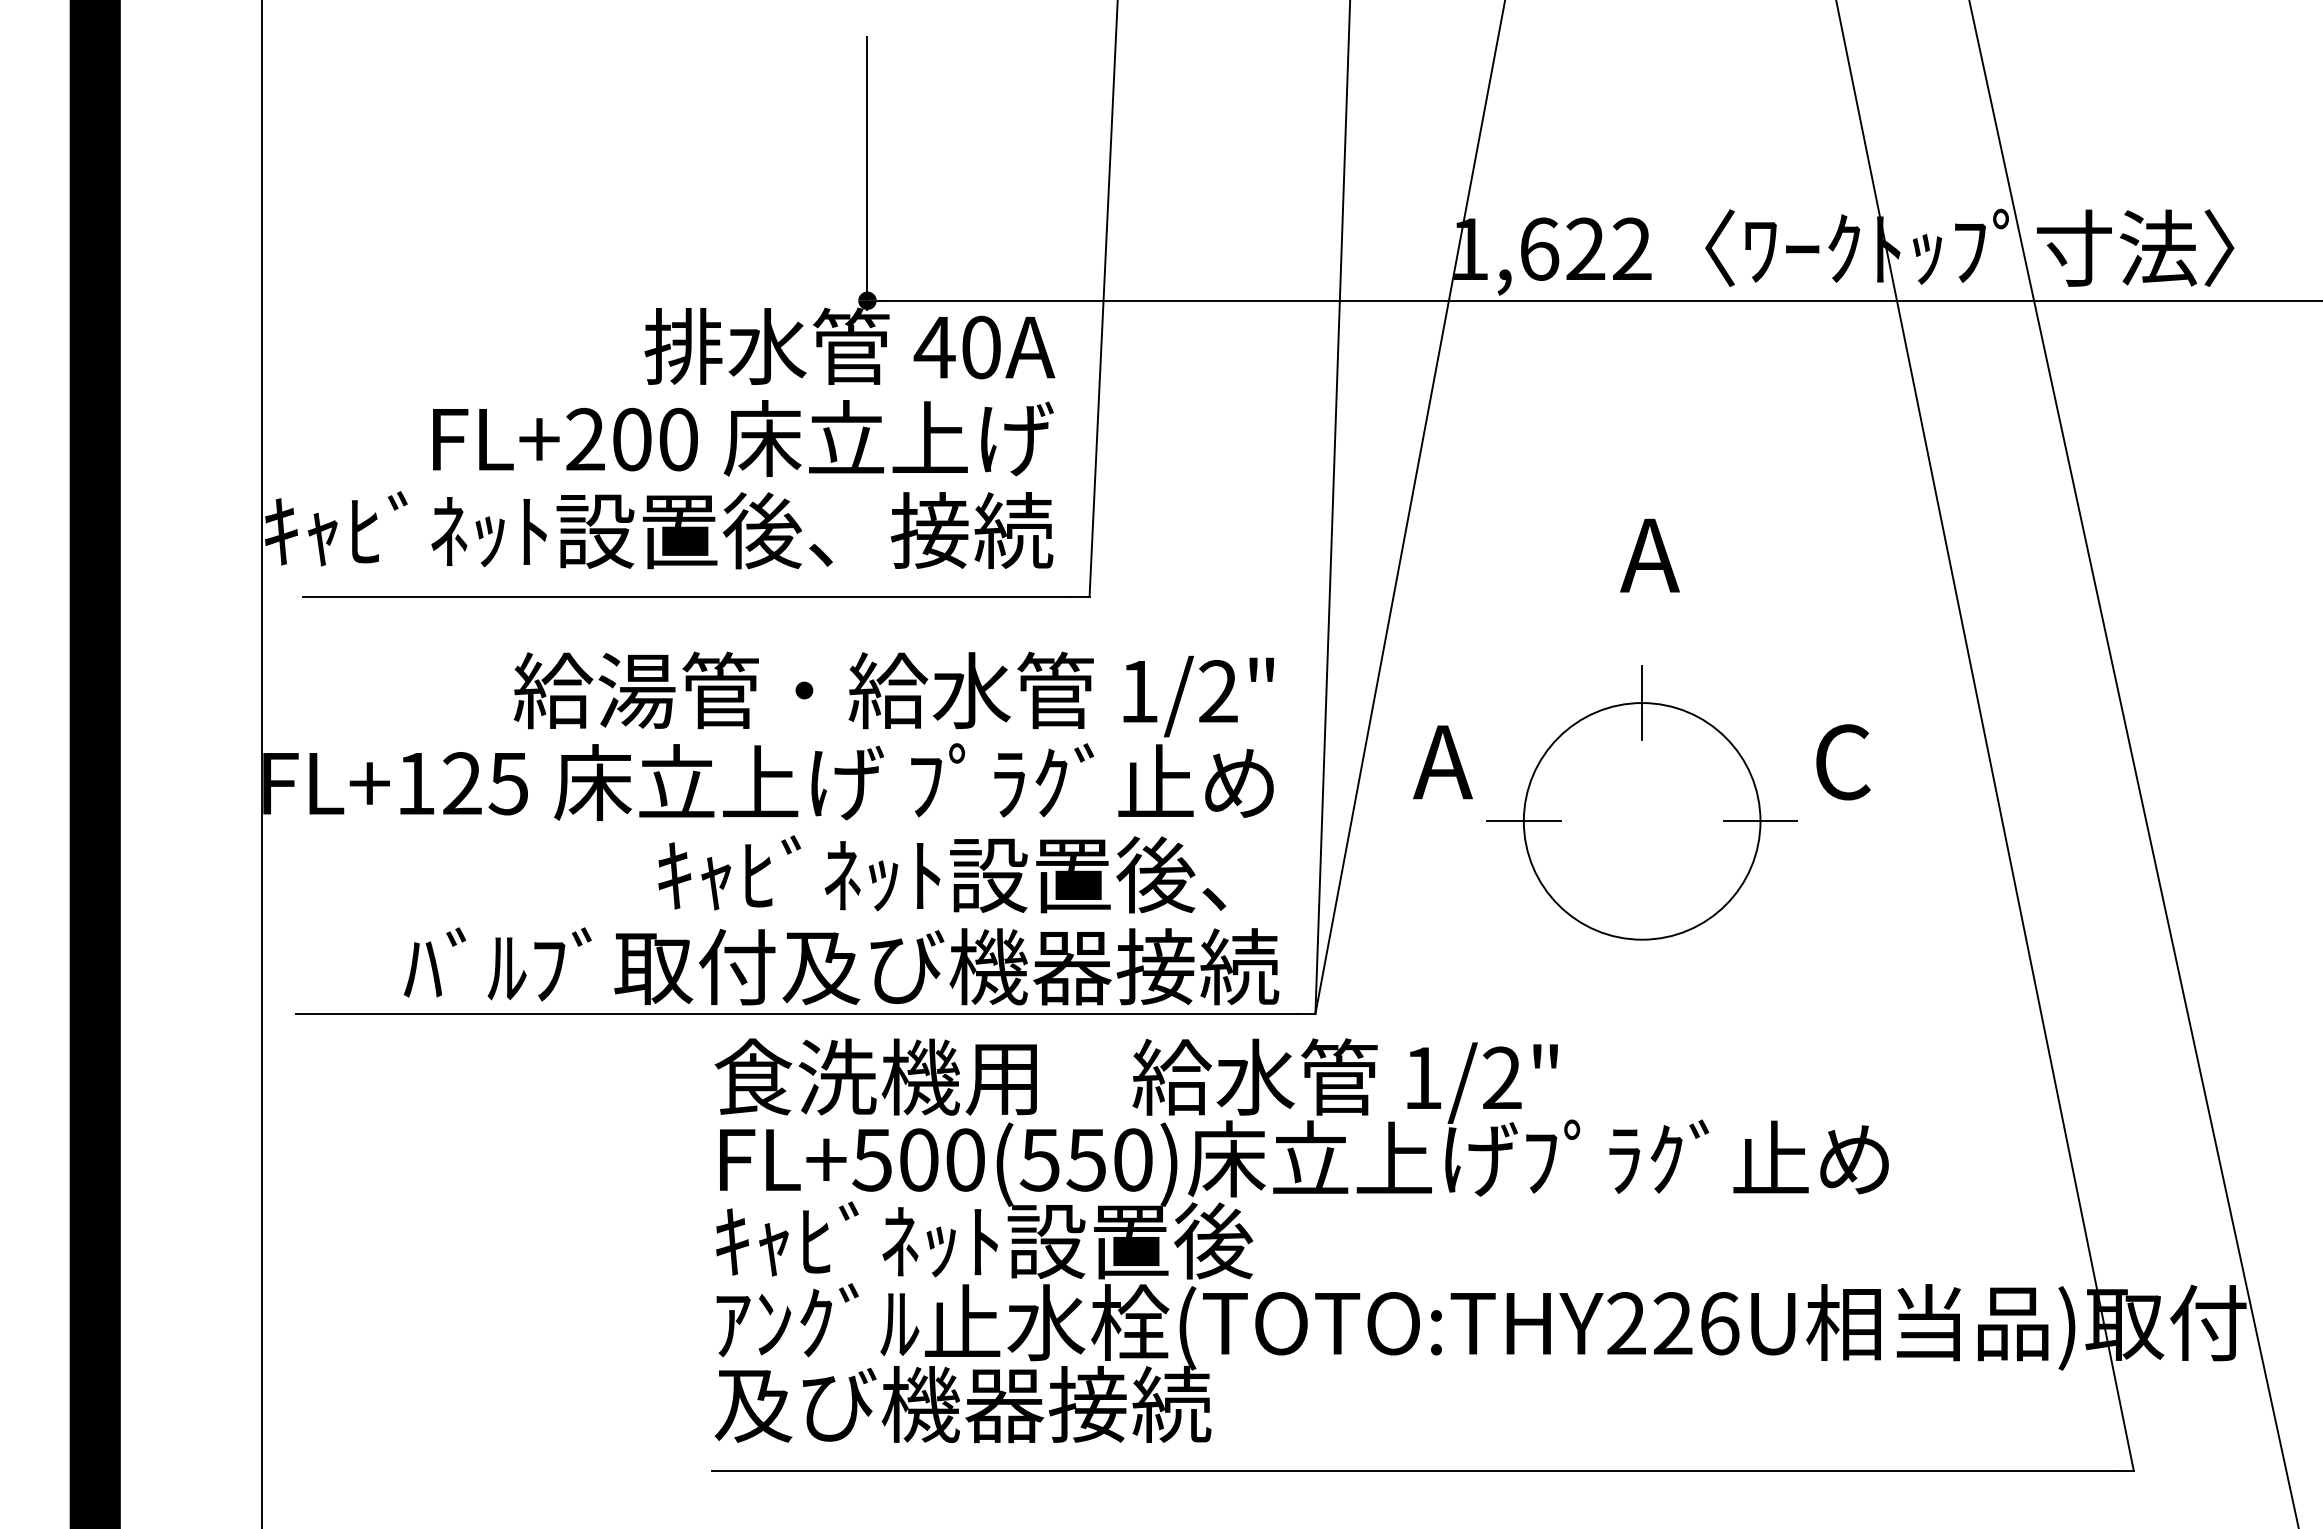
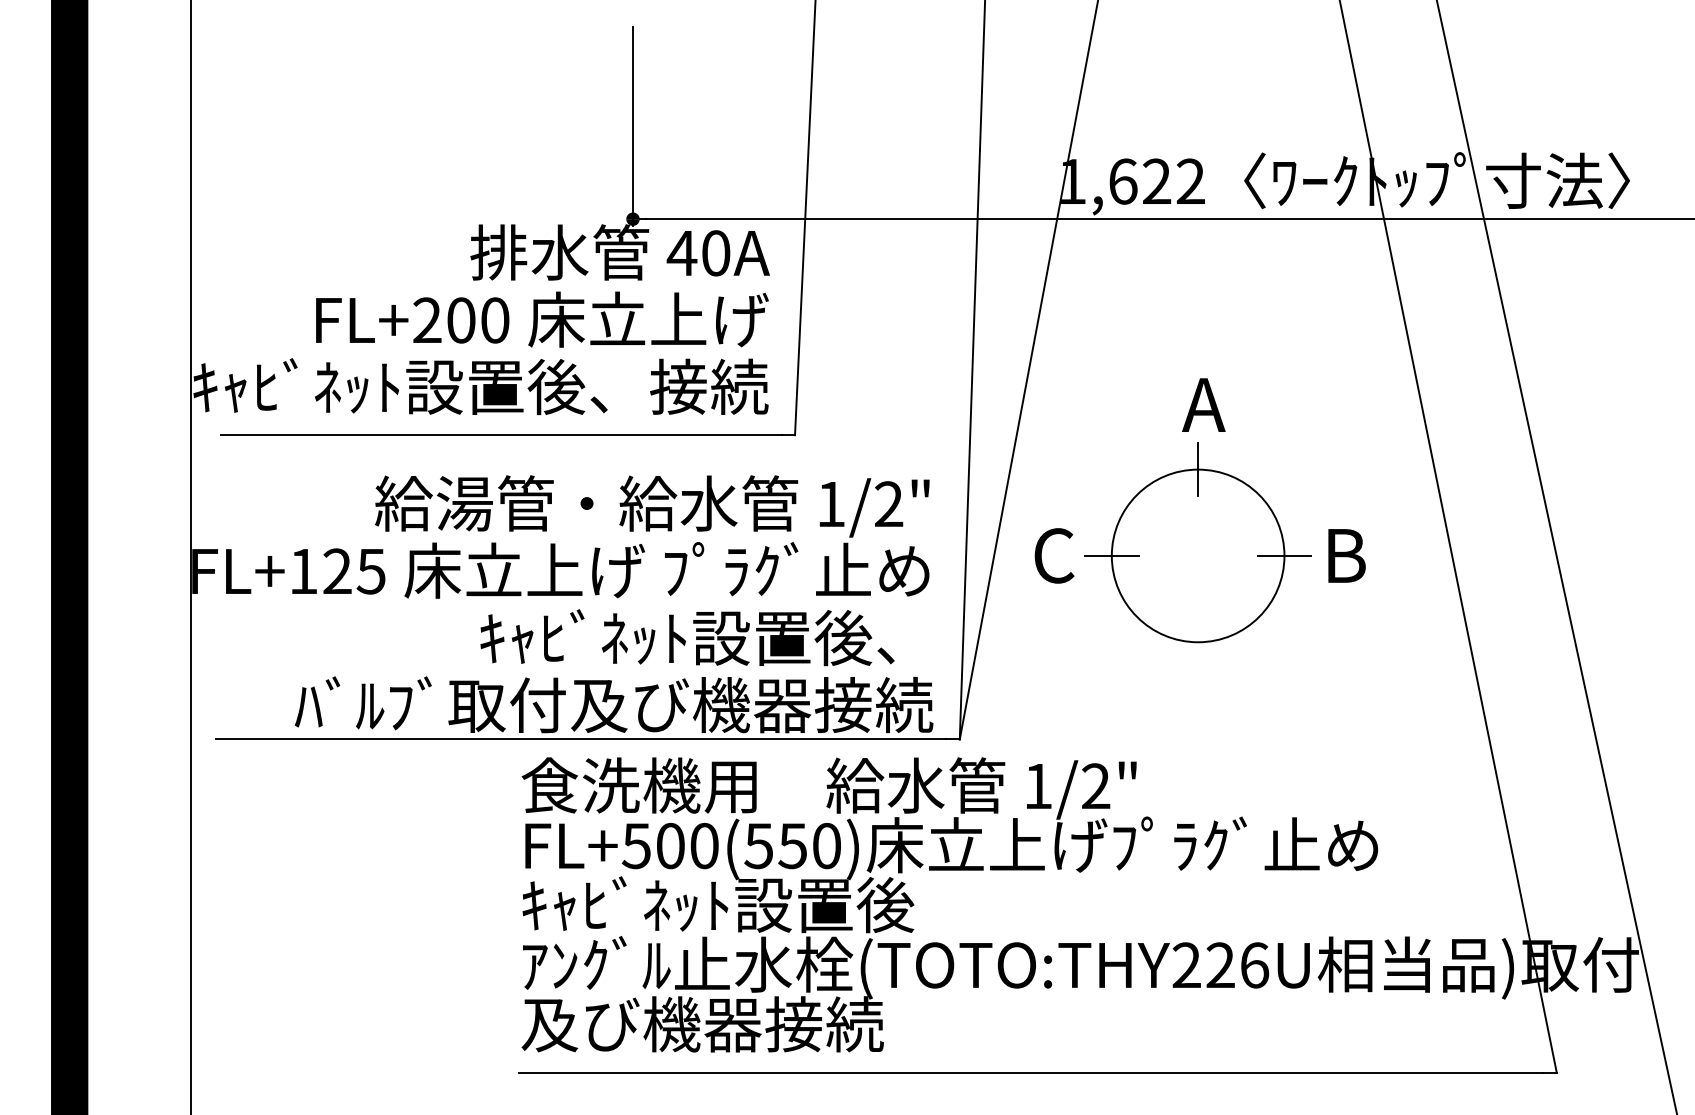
text: (1442, 762) -> (1052, 556), A -> C
text: (1843, 762) -> (1345, 556), C -> B
part: (1641, 802) -> (1197, 542), moved

